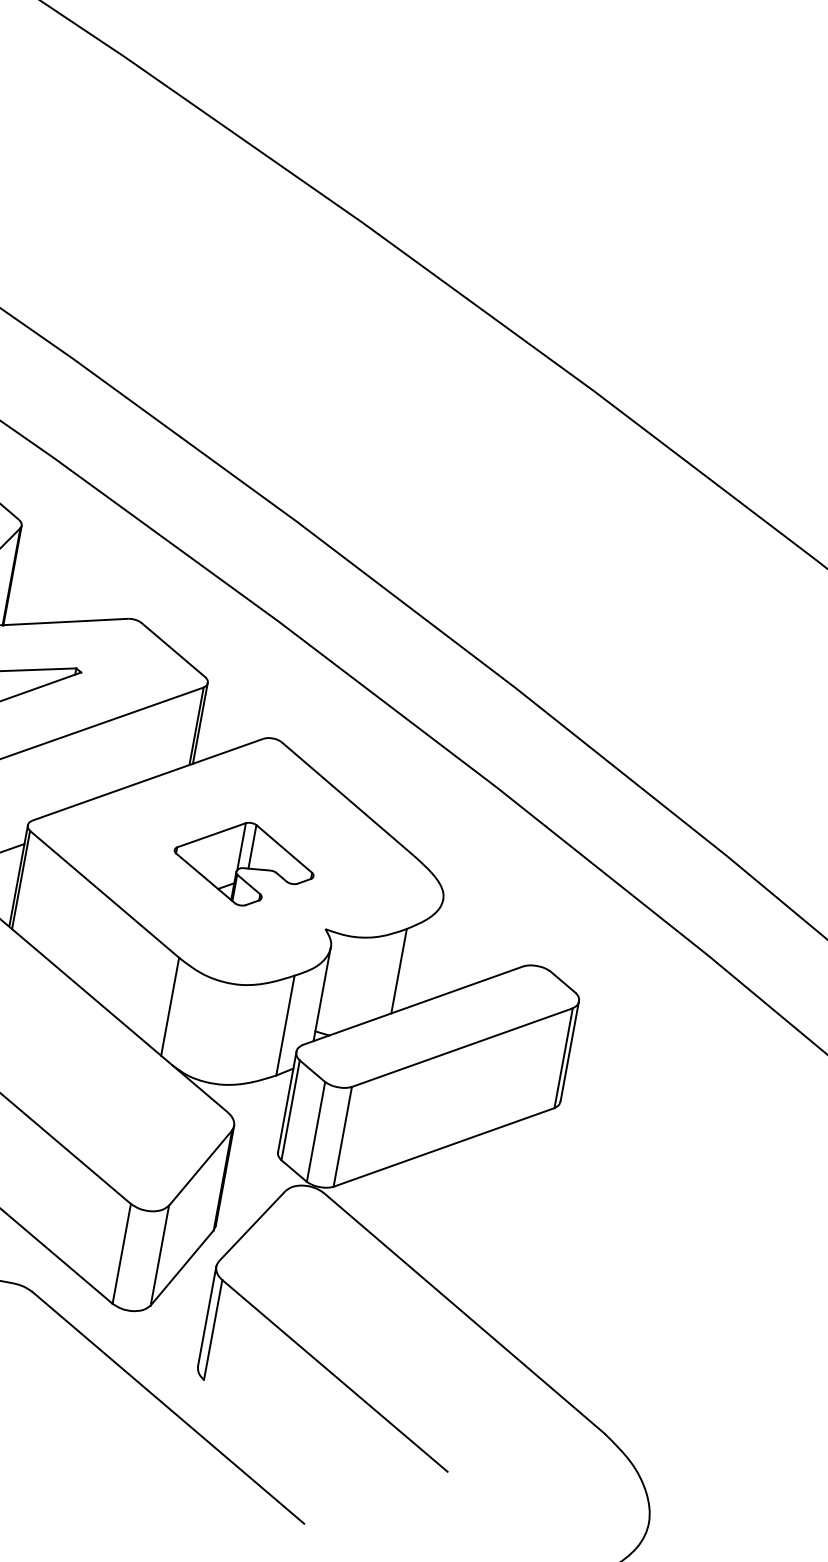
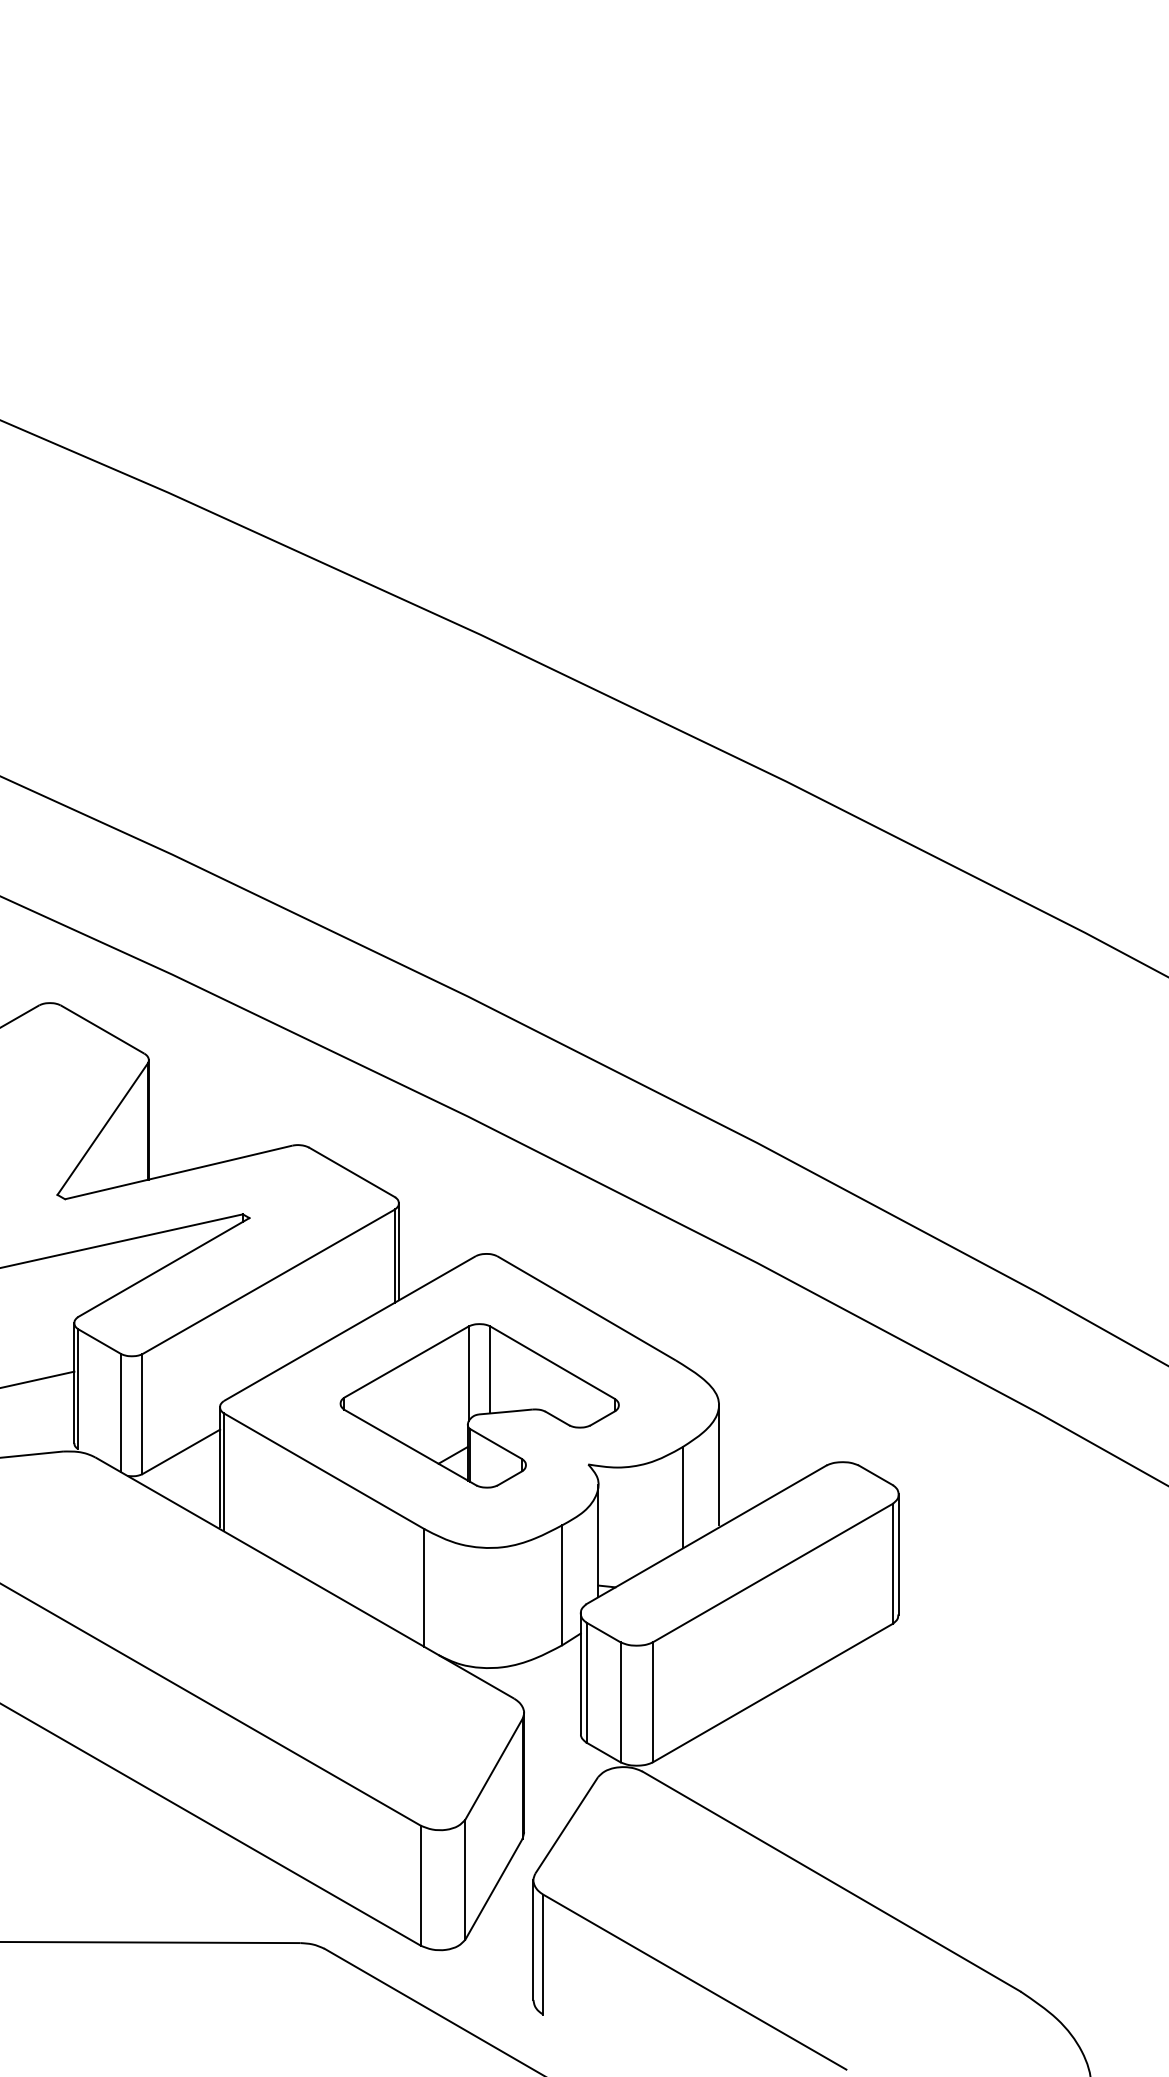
part: (243, 863) -> (479, 1405), size x1.67
line: (434, 950) -> (719, 1465), added

